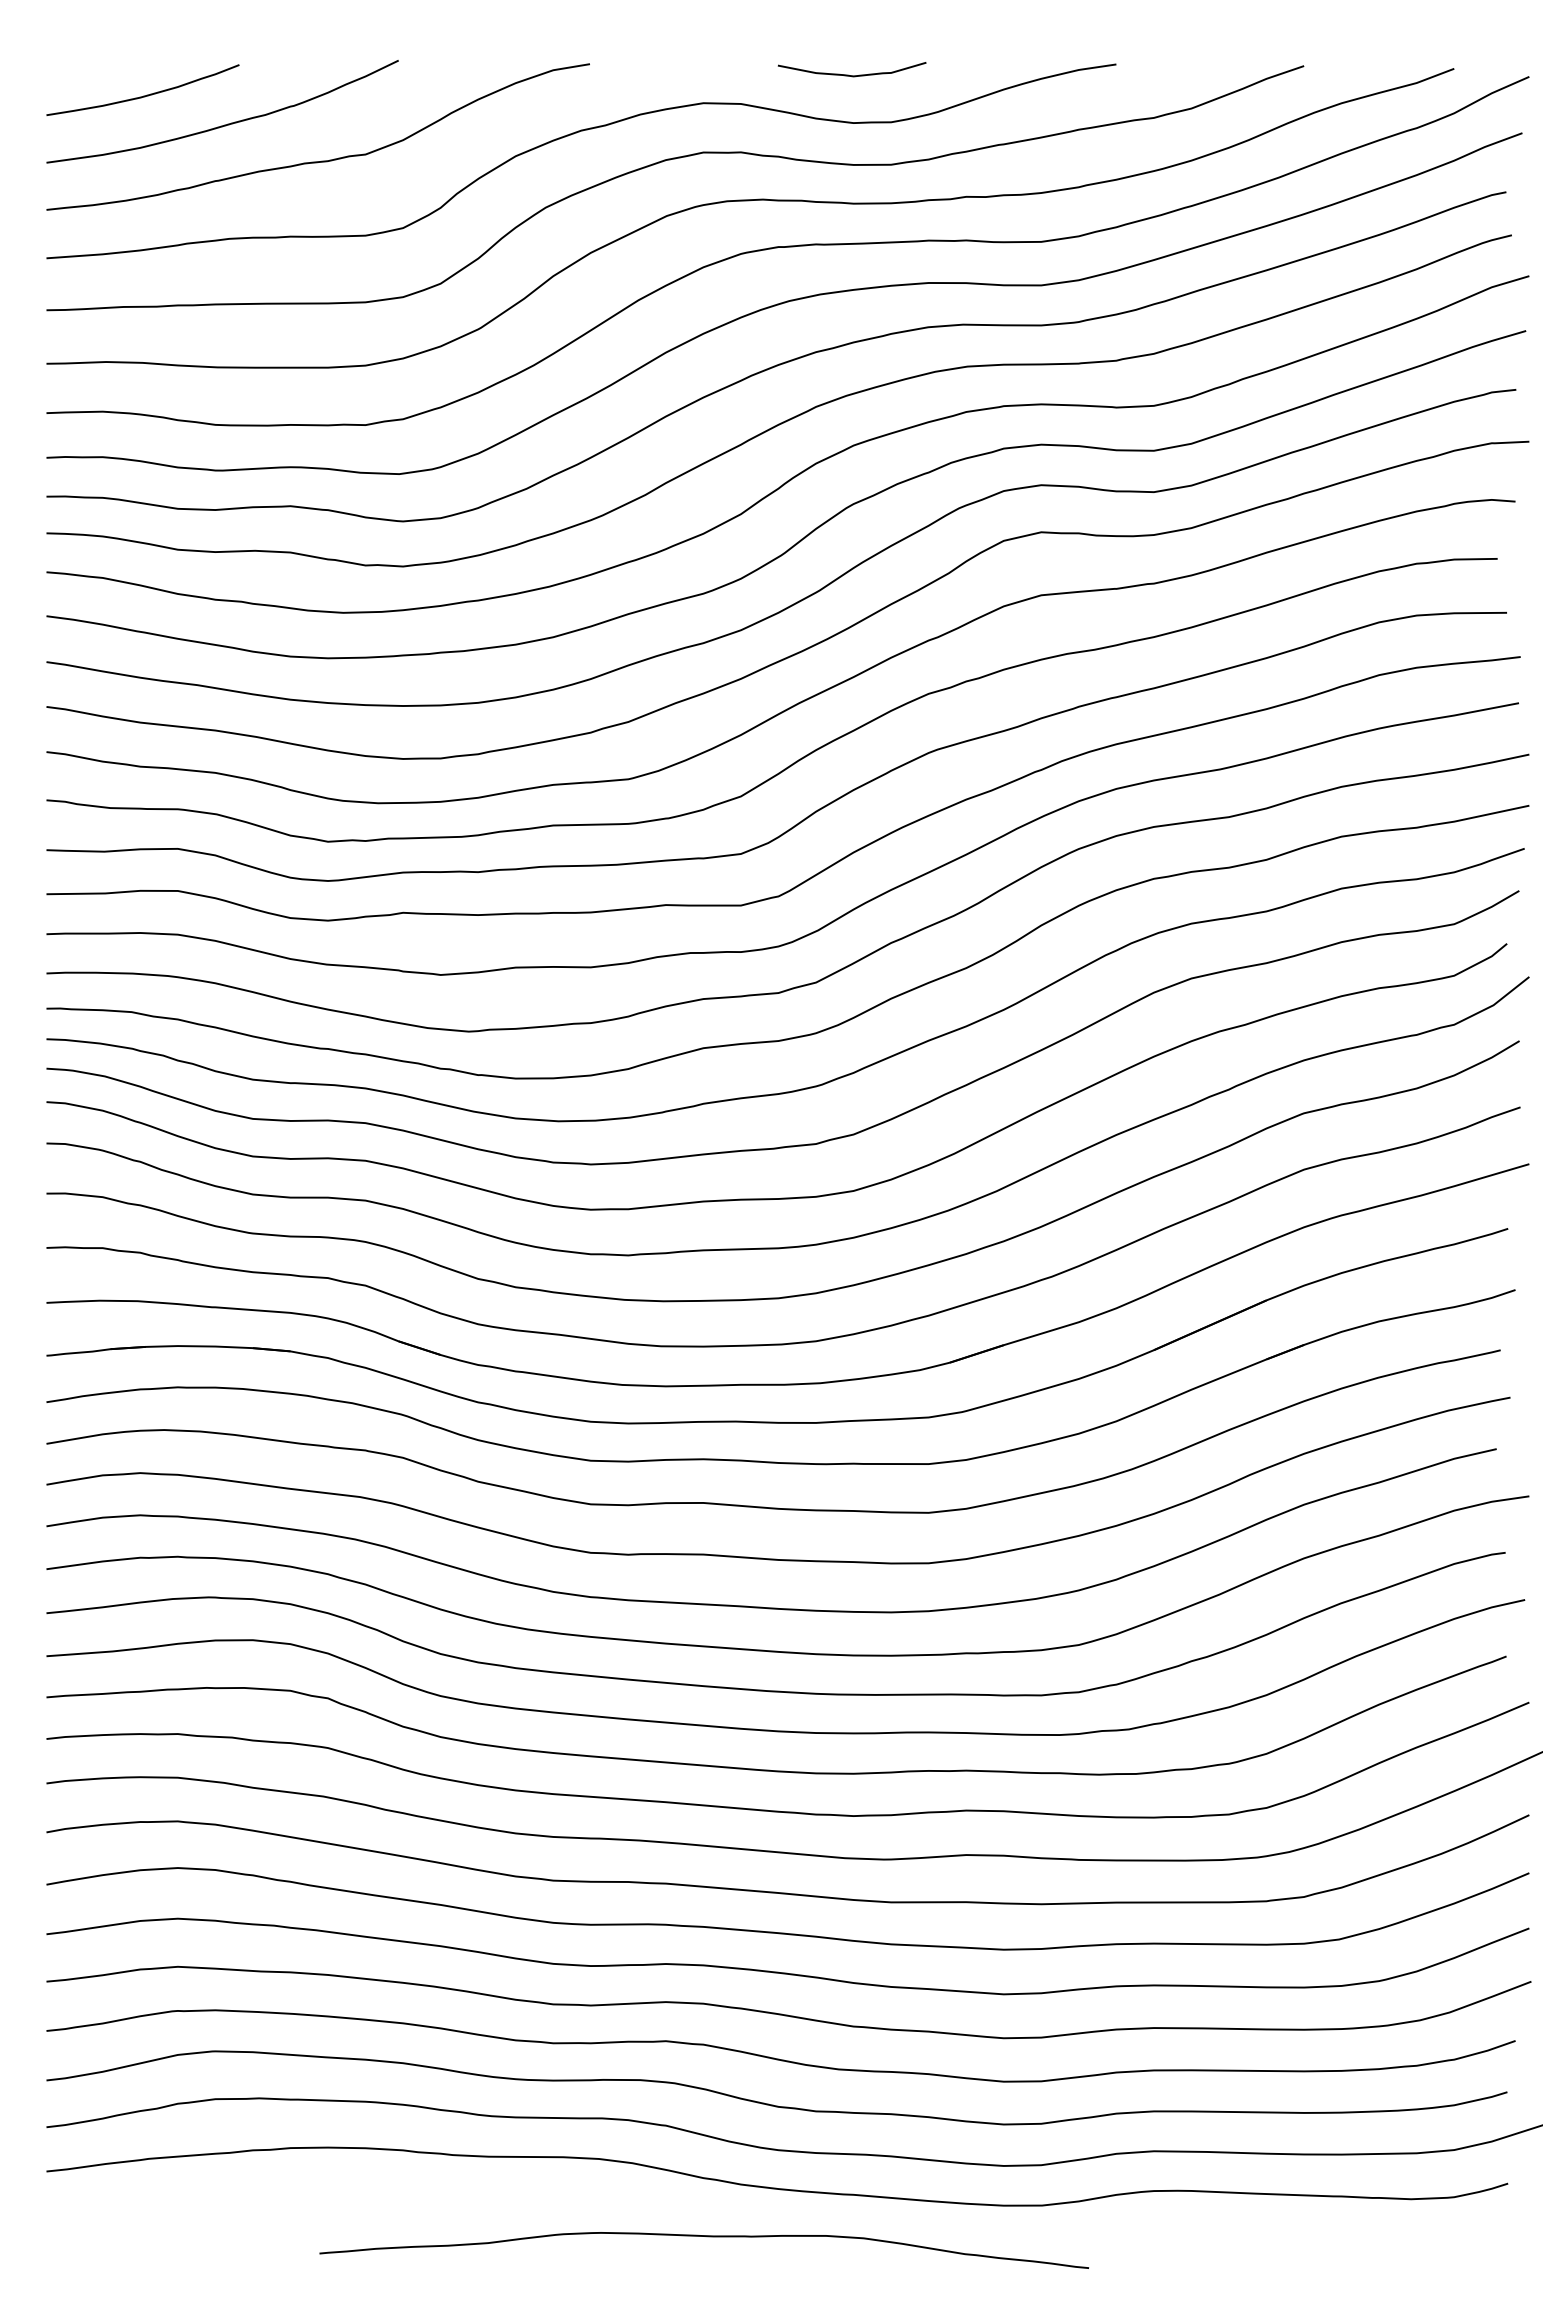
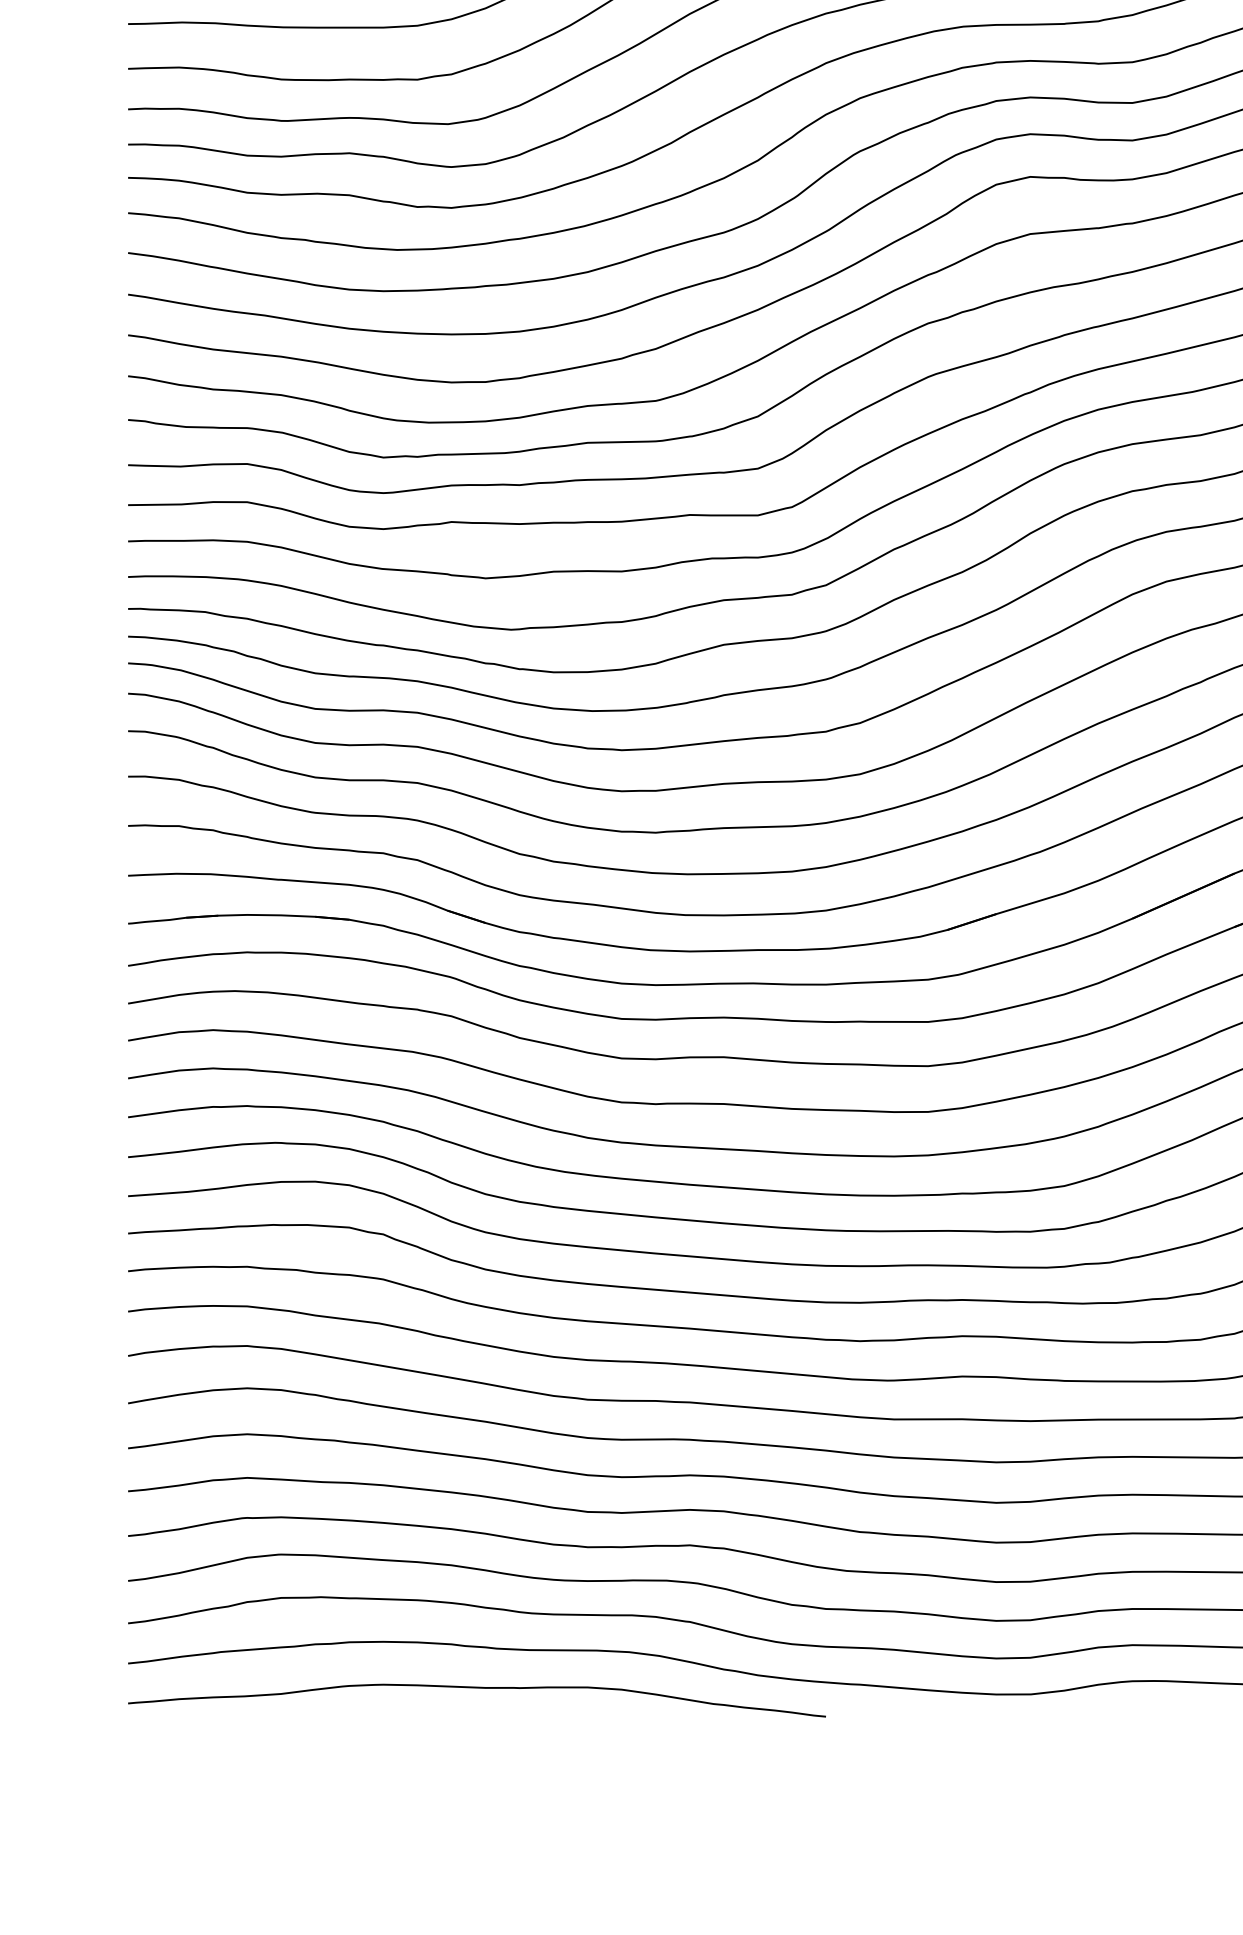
curve: (707, 2237) -> (479, 1688), moved

